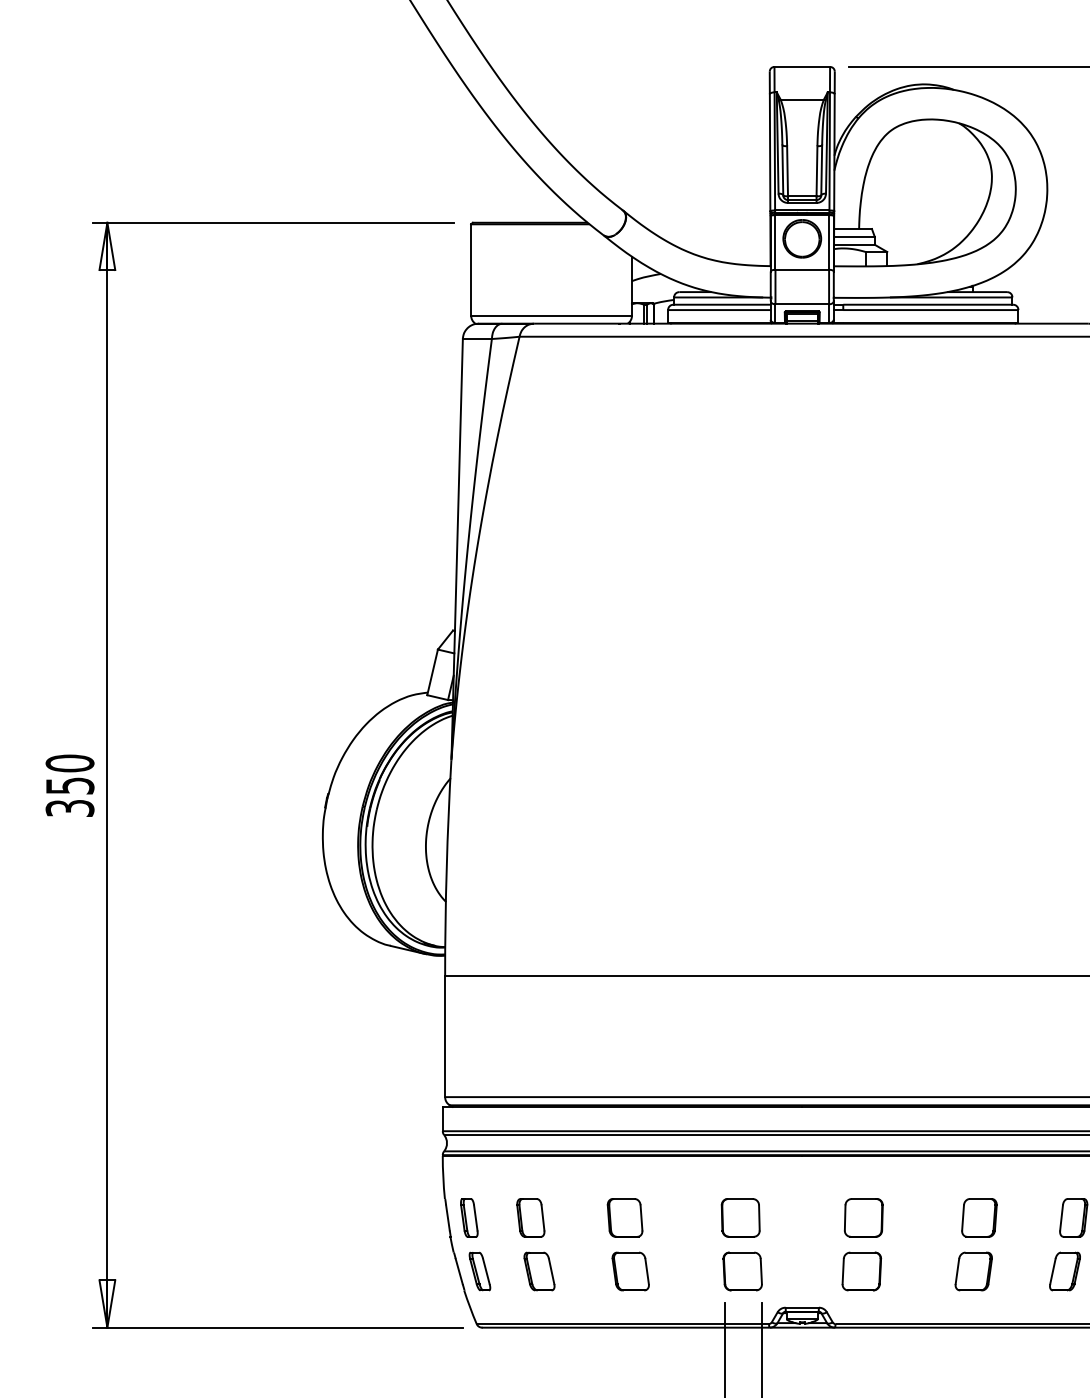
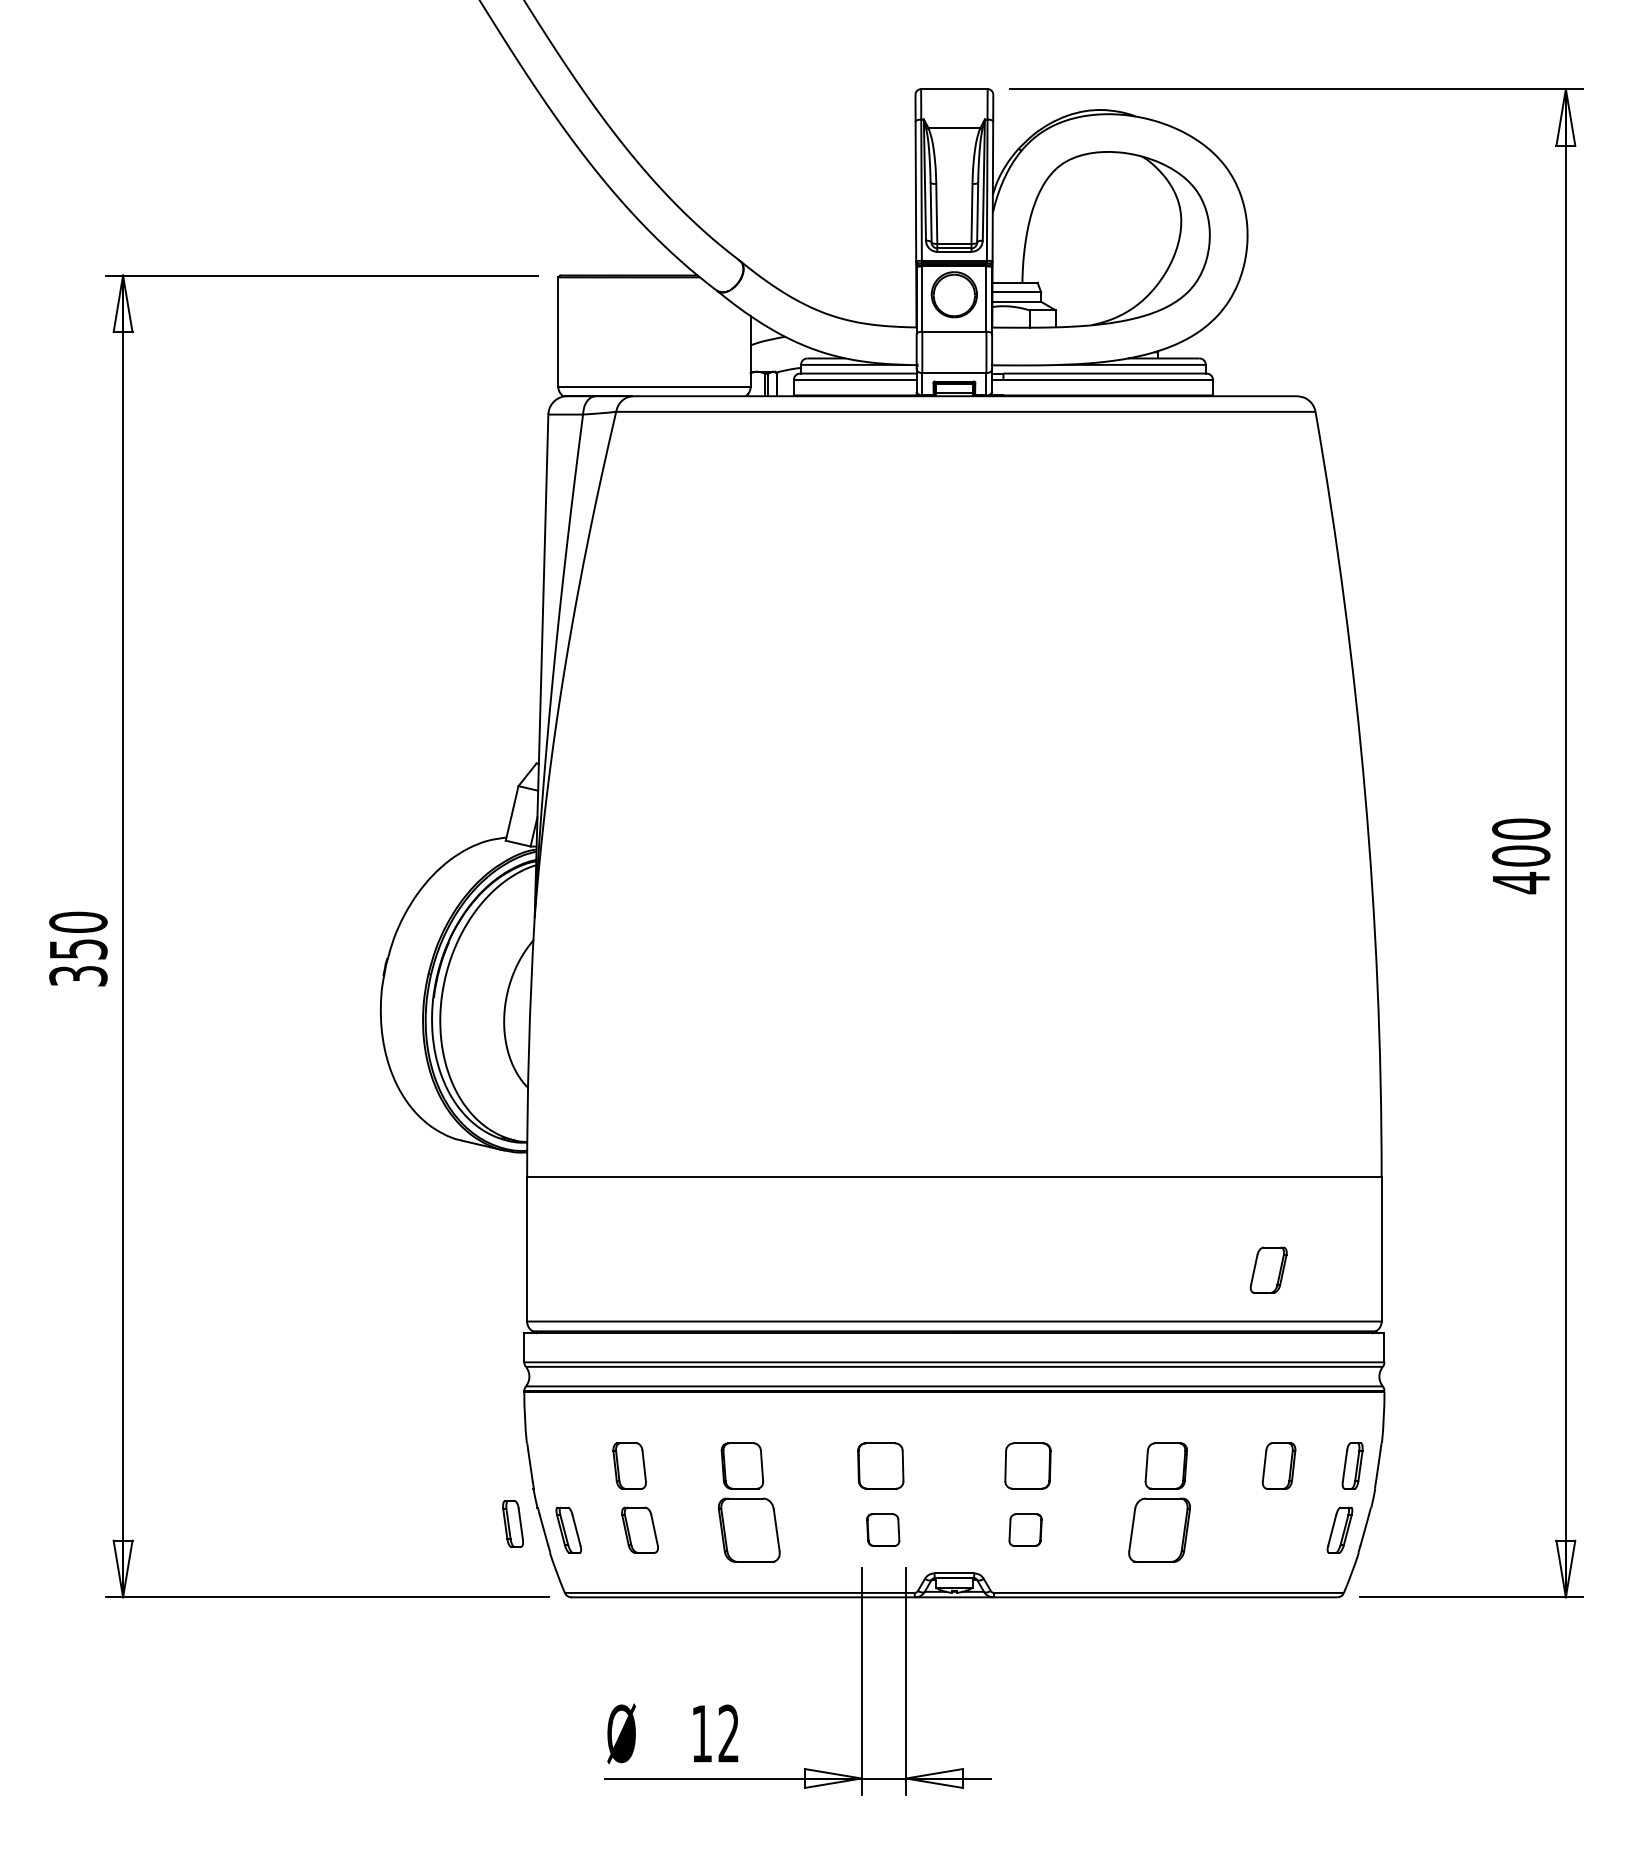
part: (468, 1217) -> (512, 1523), moved
part: (630, 1270) -> (748, 1529), size x1.4
part: (743, 1270) -> (883, 1529), size x0.7
part: (861, 1270) -> (1025, 1529), size x0.7
part: (973, 1270) -> (1159, 1529), size x1.4
part: (1064, 1270) -> (1268, 1269), moved

